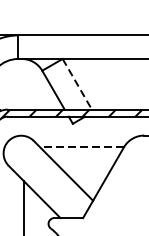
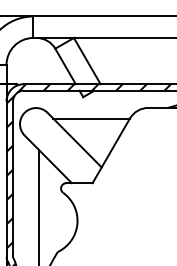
line: (77, 84) -> (87, 61), dashed -> solid
line: (81, 147) -> (91, 118), dashed -> solid

